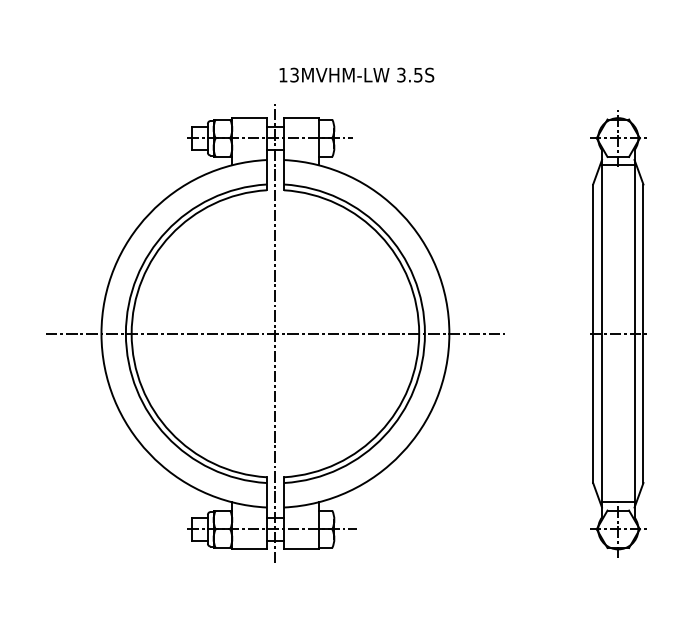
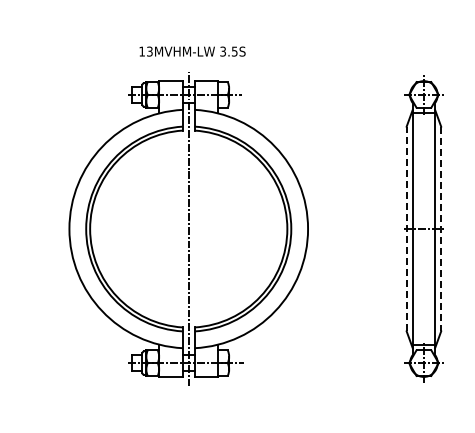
text: (356, 74) -> (192, 51), moved
line: (592, 332) -> (406, 228), solid -> dashed
line: (275, 334) -> (188, 229), removed
line: (643, 334) -> (441, 229), solid -> dashed

